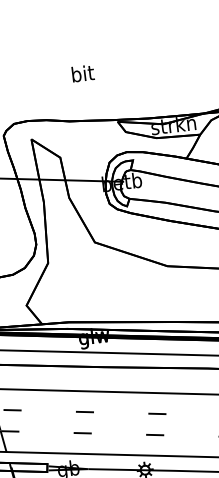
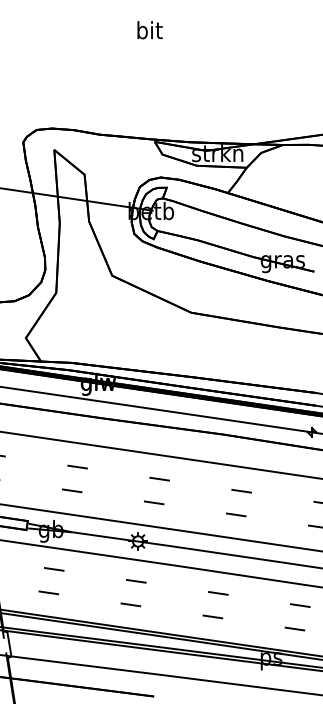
text: (82, 73) -> (149, 30), moved

